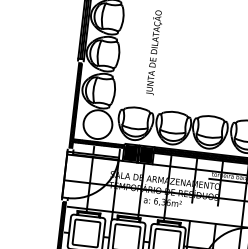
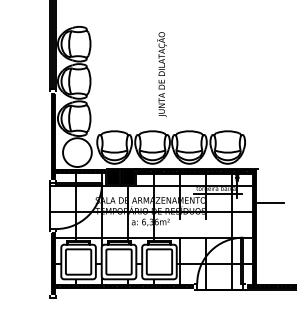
text: (153, 52) -> (161, 74), moved

